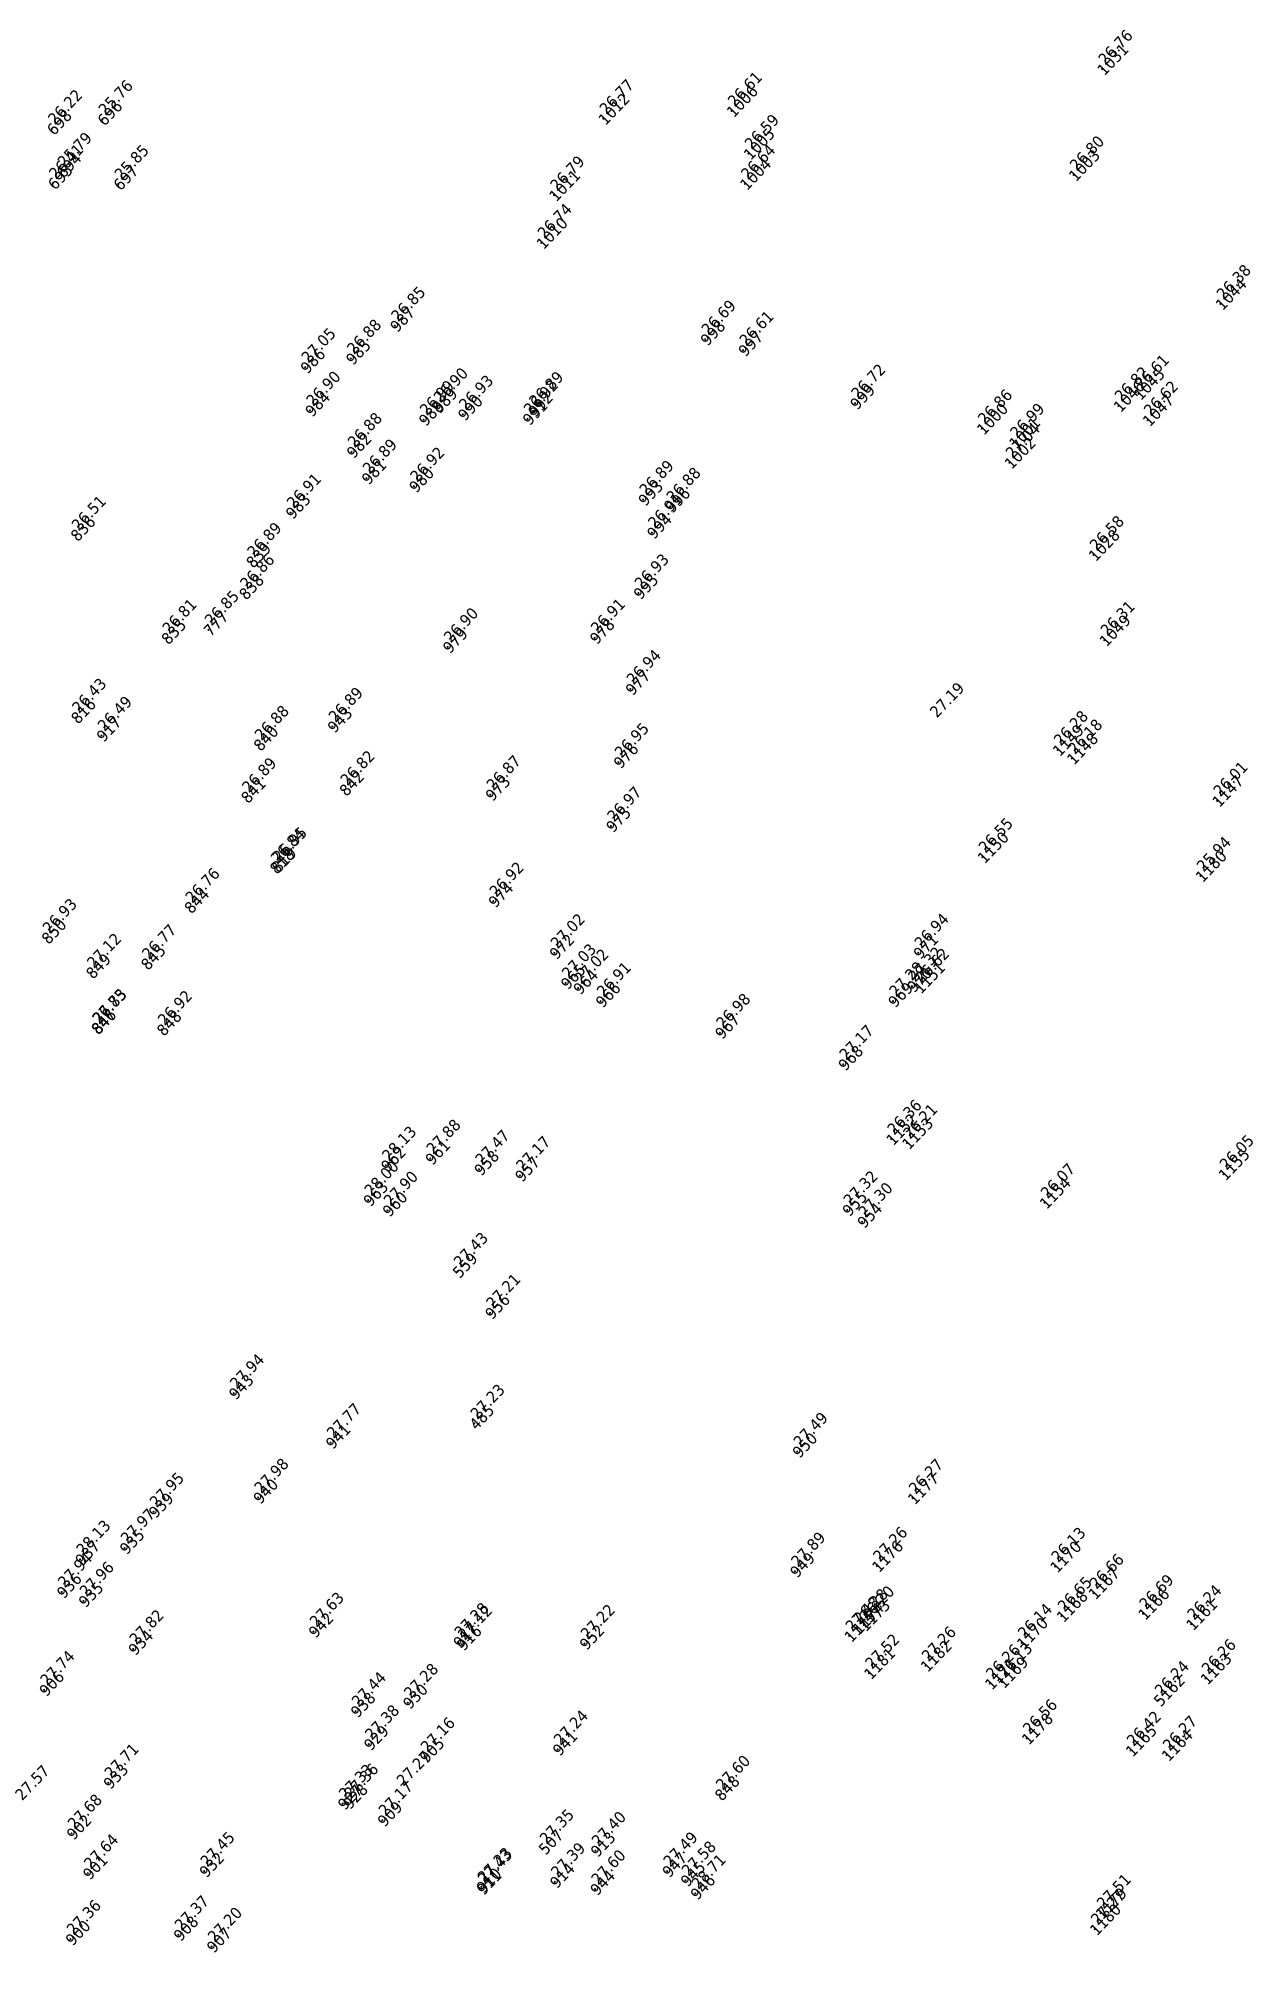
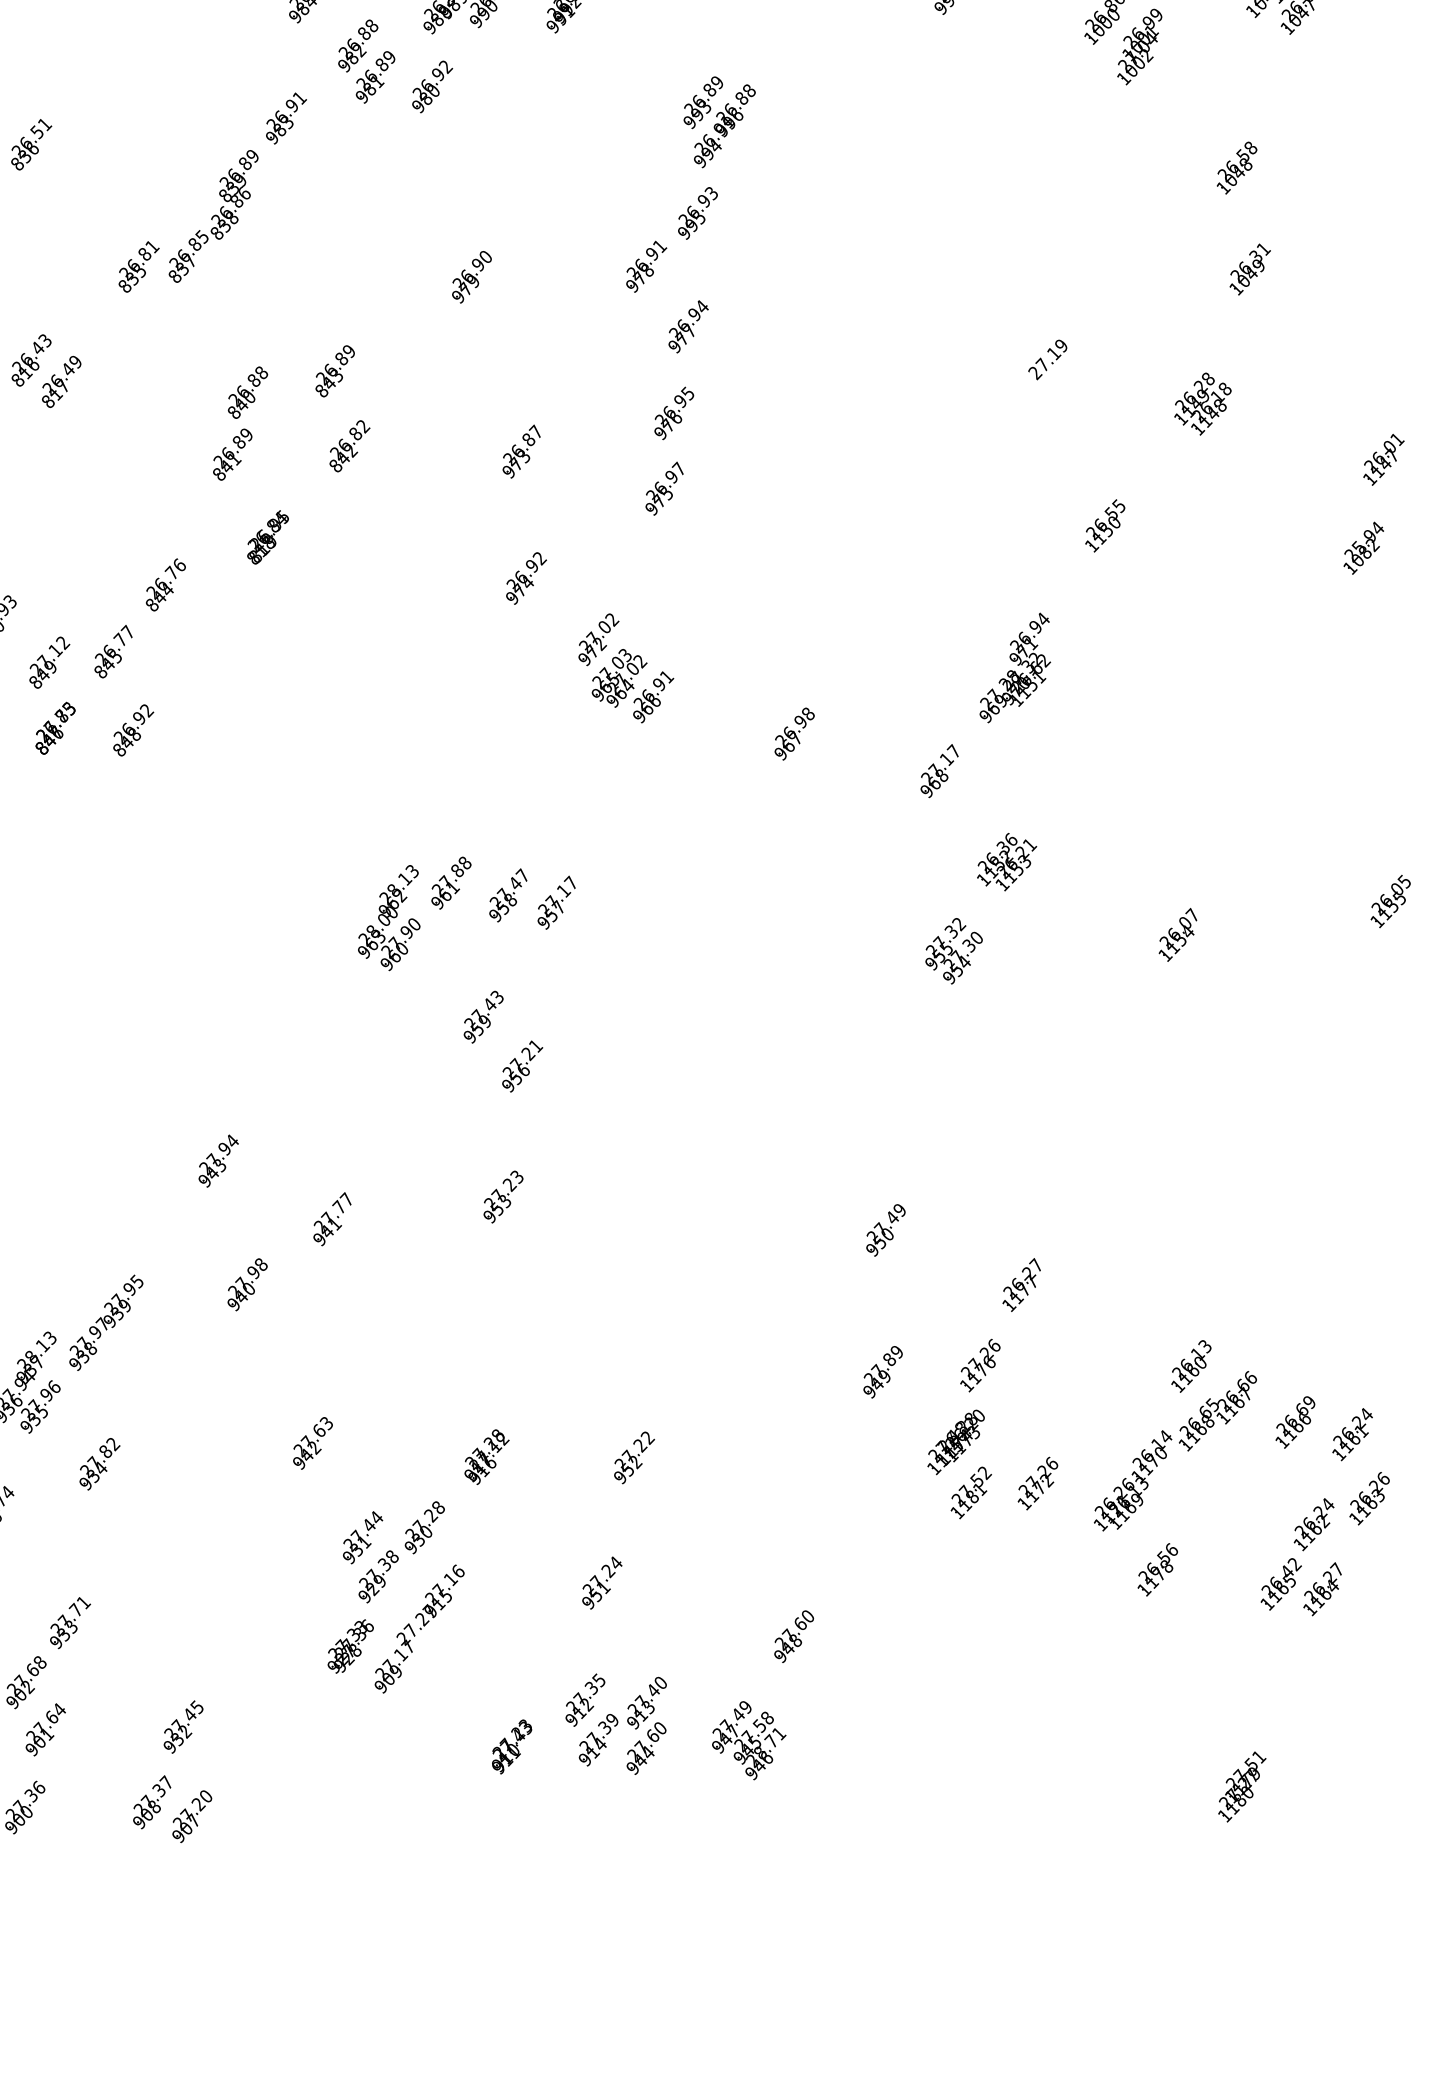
text: (1107, 542) -> (1238, 172), 1028 -> 1048
text: (212, 626) -> (178, 272), 777 -> 837
text: (333, 726) -> (321, 390), 943 -> 843
text: (102, 735) -> (48, 401), 917 -> 817
text: (1214, 863) -> (1365, 553), 1180 -> 1082
text: (457, 1271) -> (468, 1036), 559 -> 959
text: (481, 1416) -> (497, 1208), 485 -> 953
text: (137, 1534) -> (89, 1348), 935 -> 938
text: (1068, 1552) -> (1192, 1369), 1170 -> 1160
text: (938, 1652) -> (1038, 1487), 1182 -> 1172
text: (369, 1697) -> (364, 1541), 938 -> 931
text: (1159, 1700) -> (1300, 1544), 5162 -> 1162
text: (564, 1743) -> (595, 1595), 941 -> 951
text: (432, 1750) -> (439, 1603), 905 -> 915
text: (721, 1794) -> (781, 1656), 848 -> 948
text: (550, 1841) -> (578, 1711), 507 -> 912

